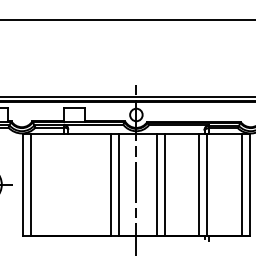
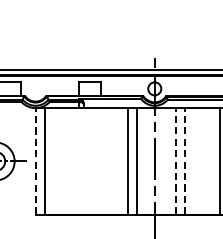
line: (22, 184) -> (36, 161), solid -> dashed
line: (156, 184) -> (175, 161), solid -> dashed
line: (165, 184) -> (185, 161), solid -> dashed

